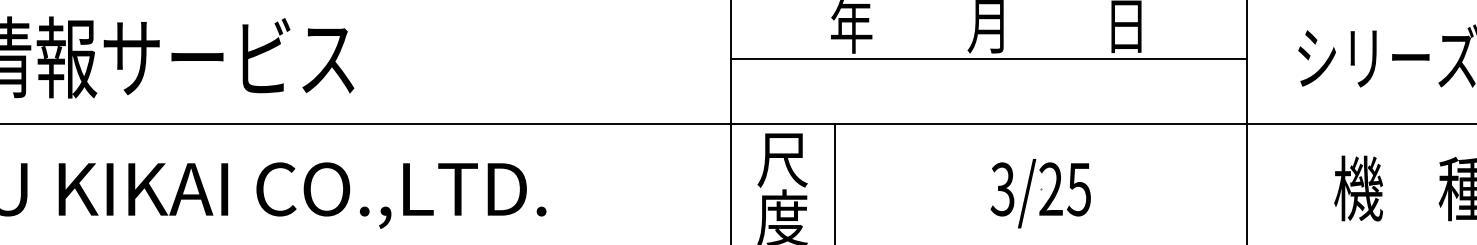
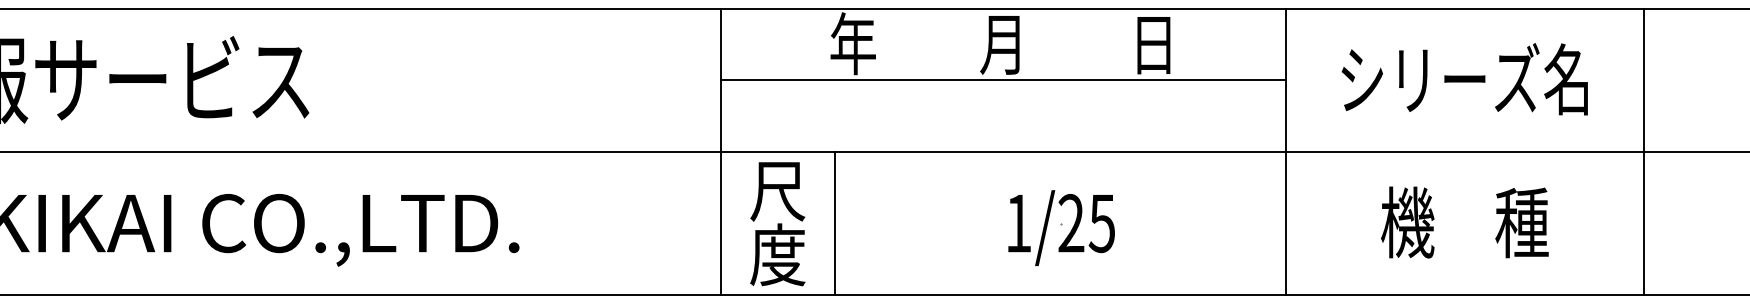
text: (1002, 189) -> (1018, 223), 3/25 -> 1/25

